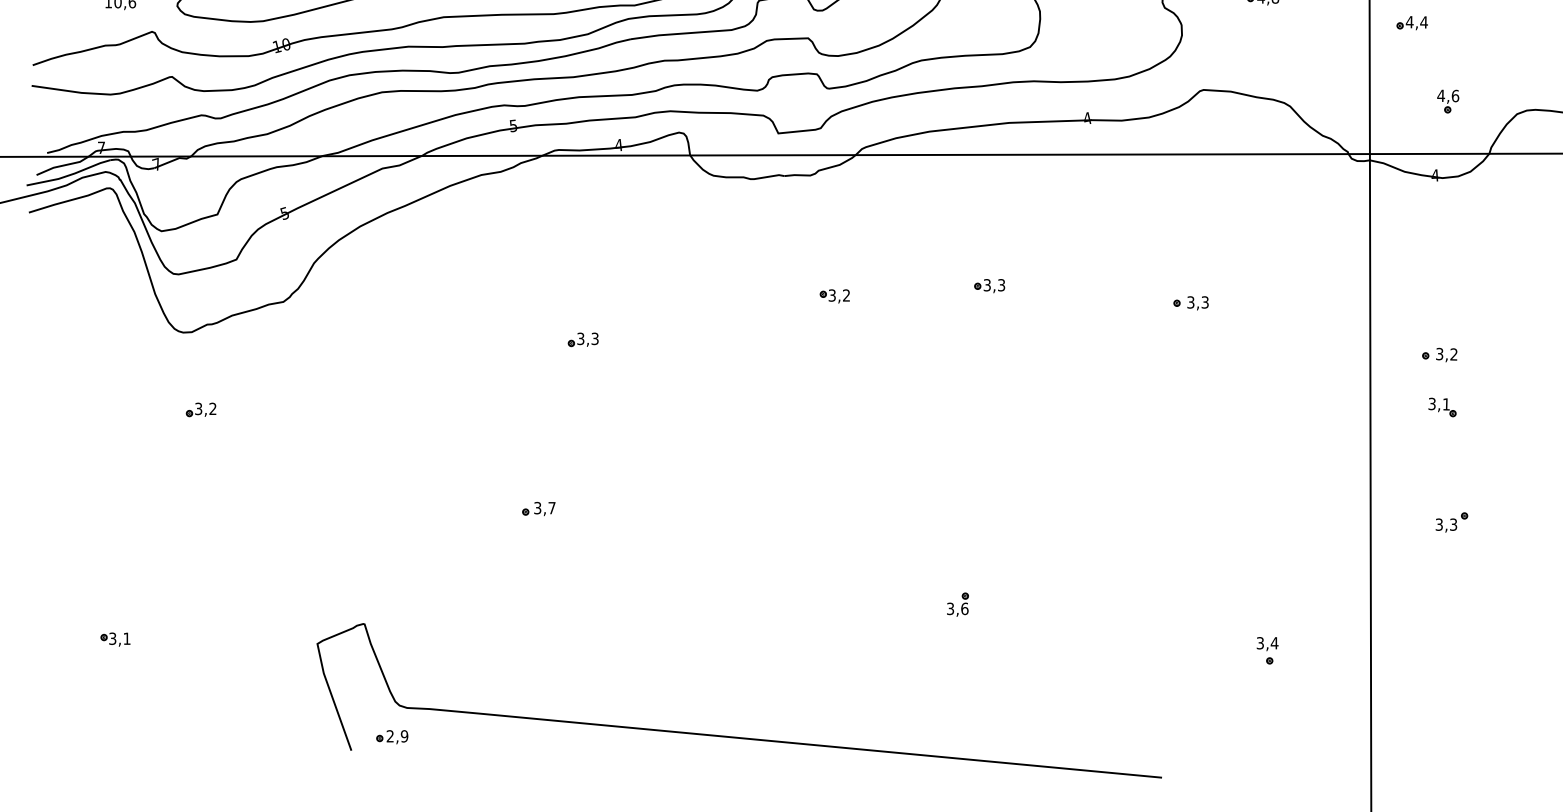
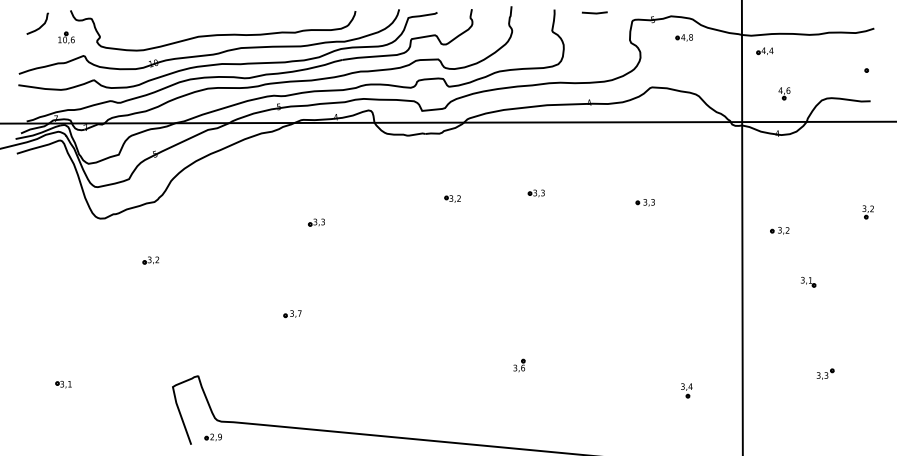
part: (1442, 408) -> (808, 282), moved
part: (200, 409) -> (150, 260), moved
part: (1451, 520) -> (825, 373), moved

